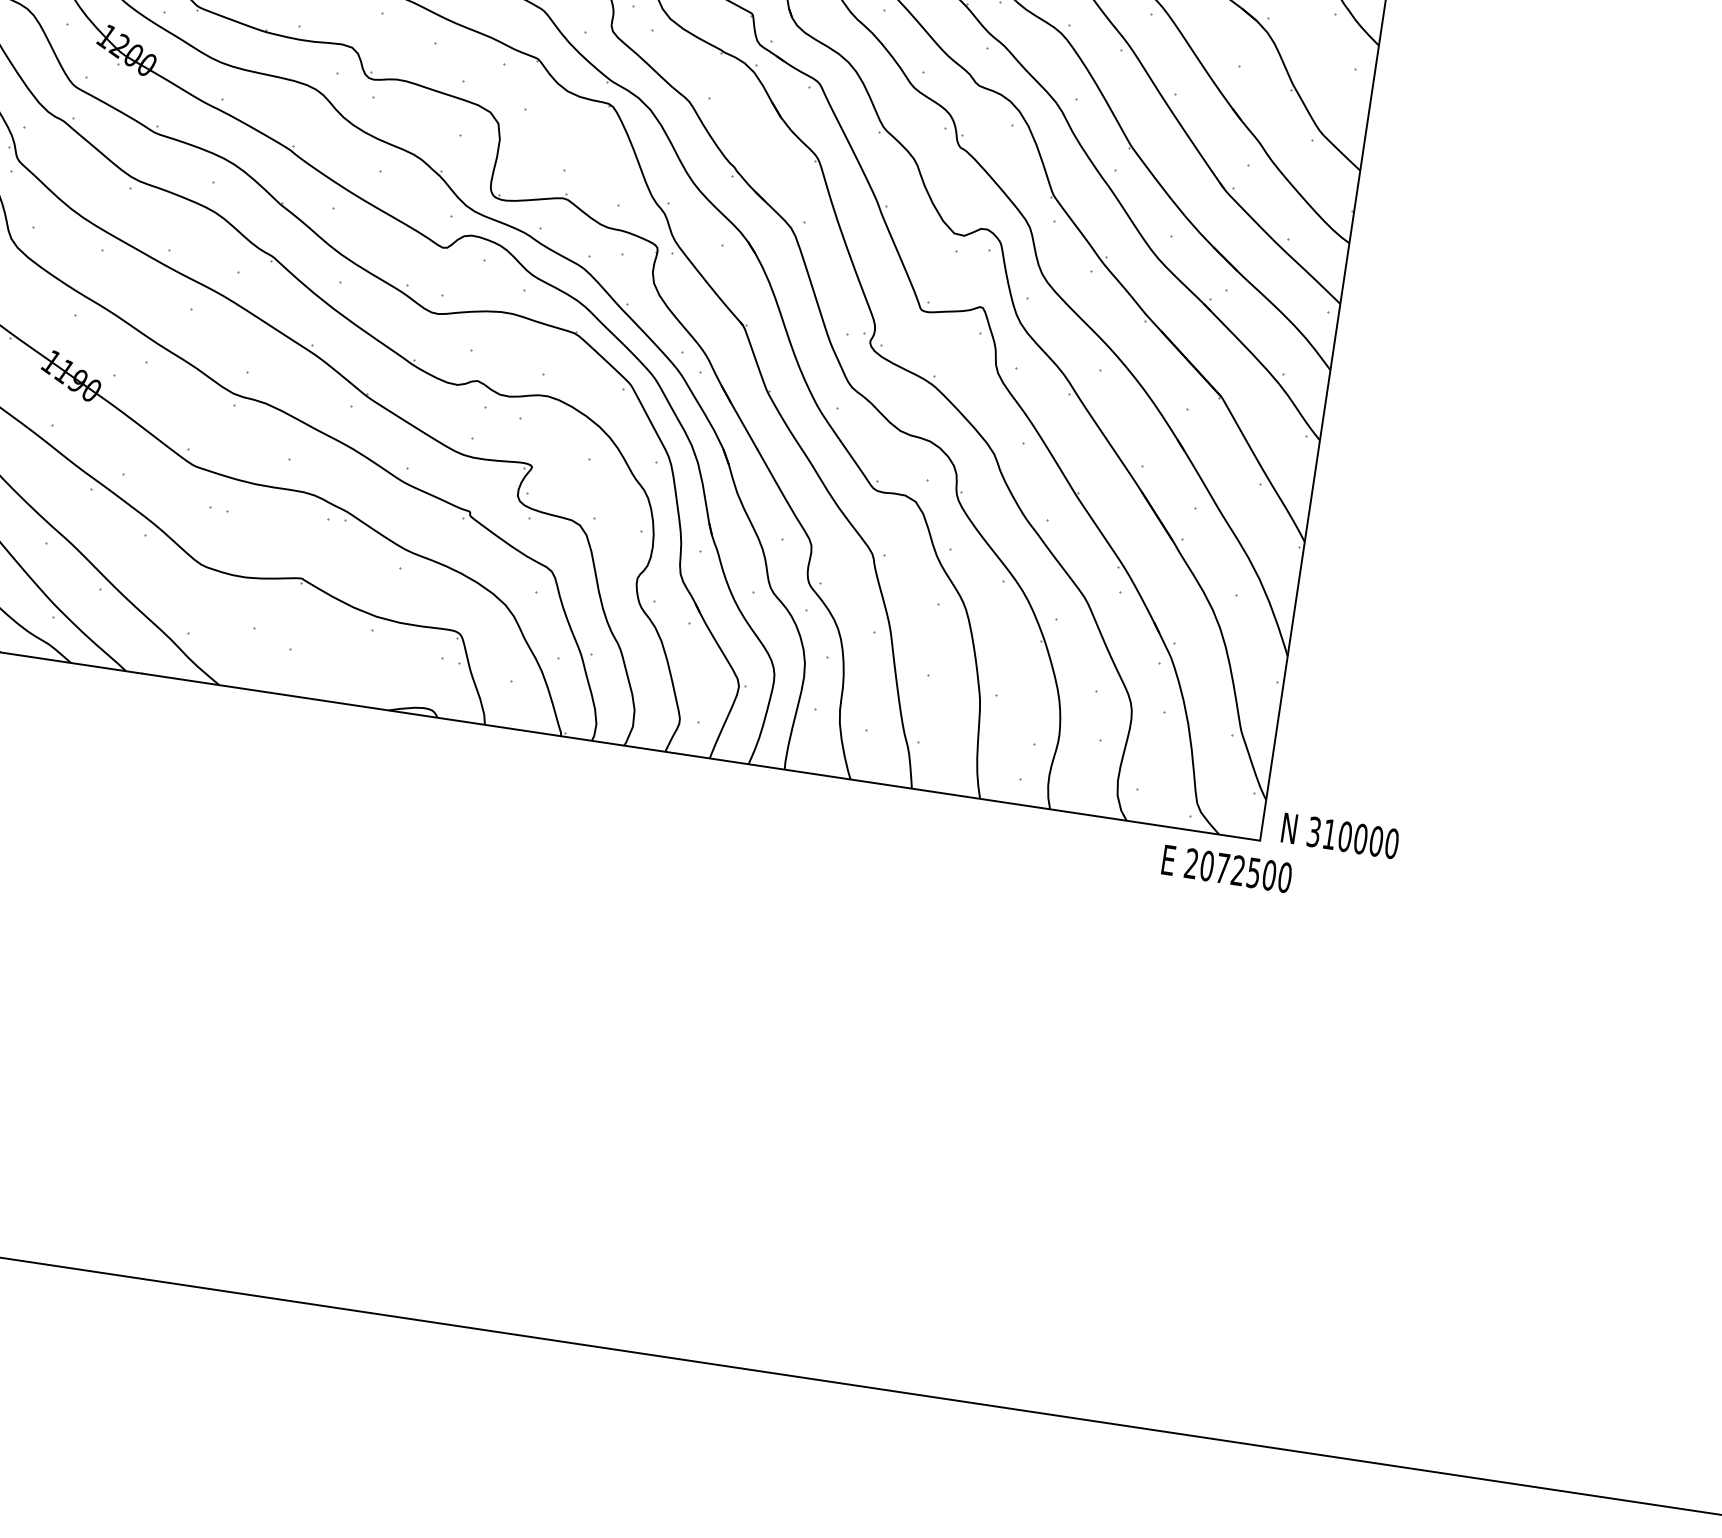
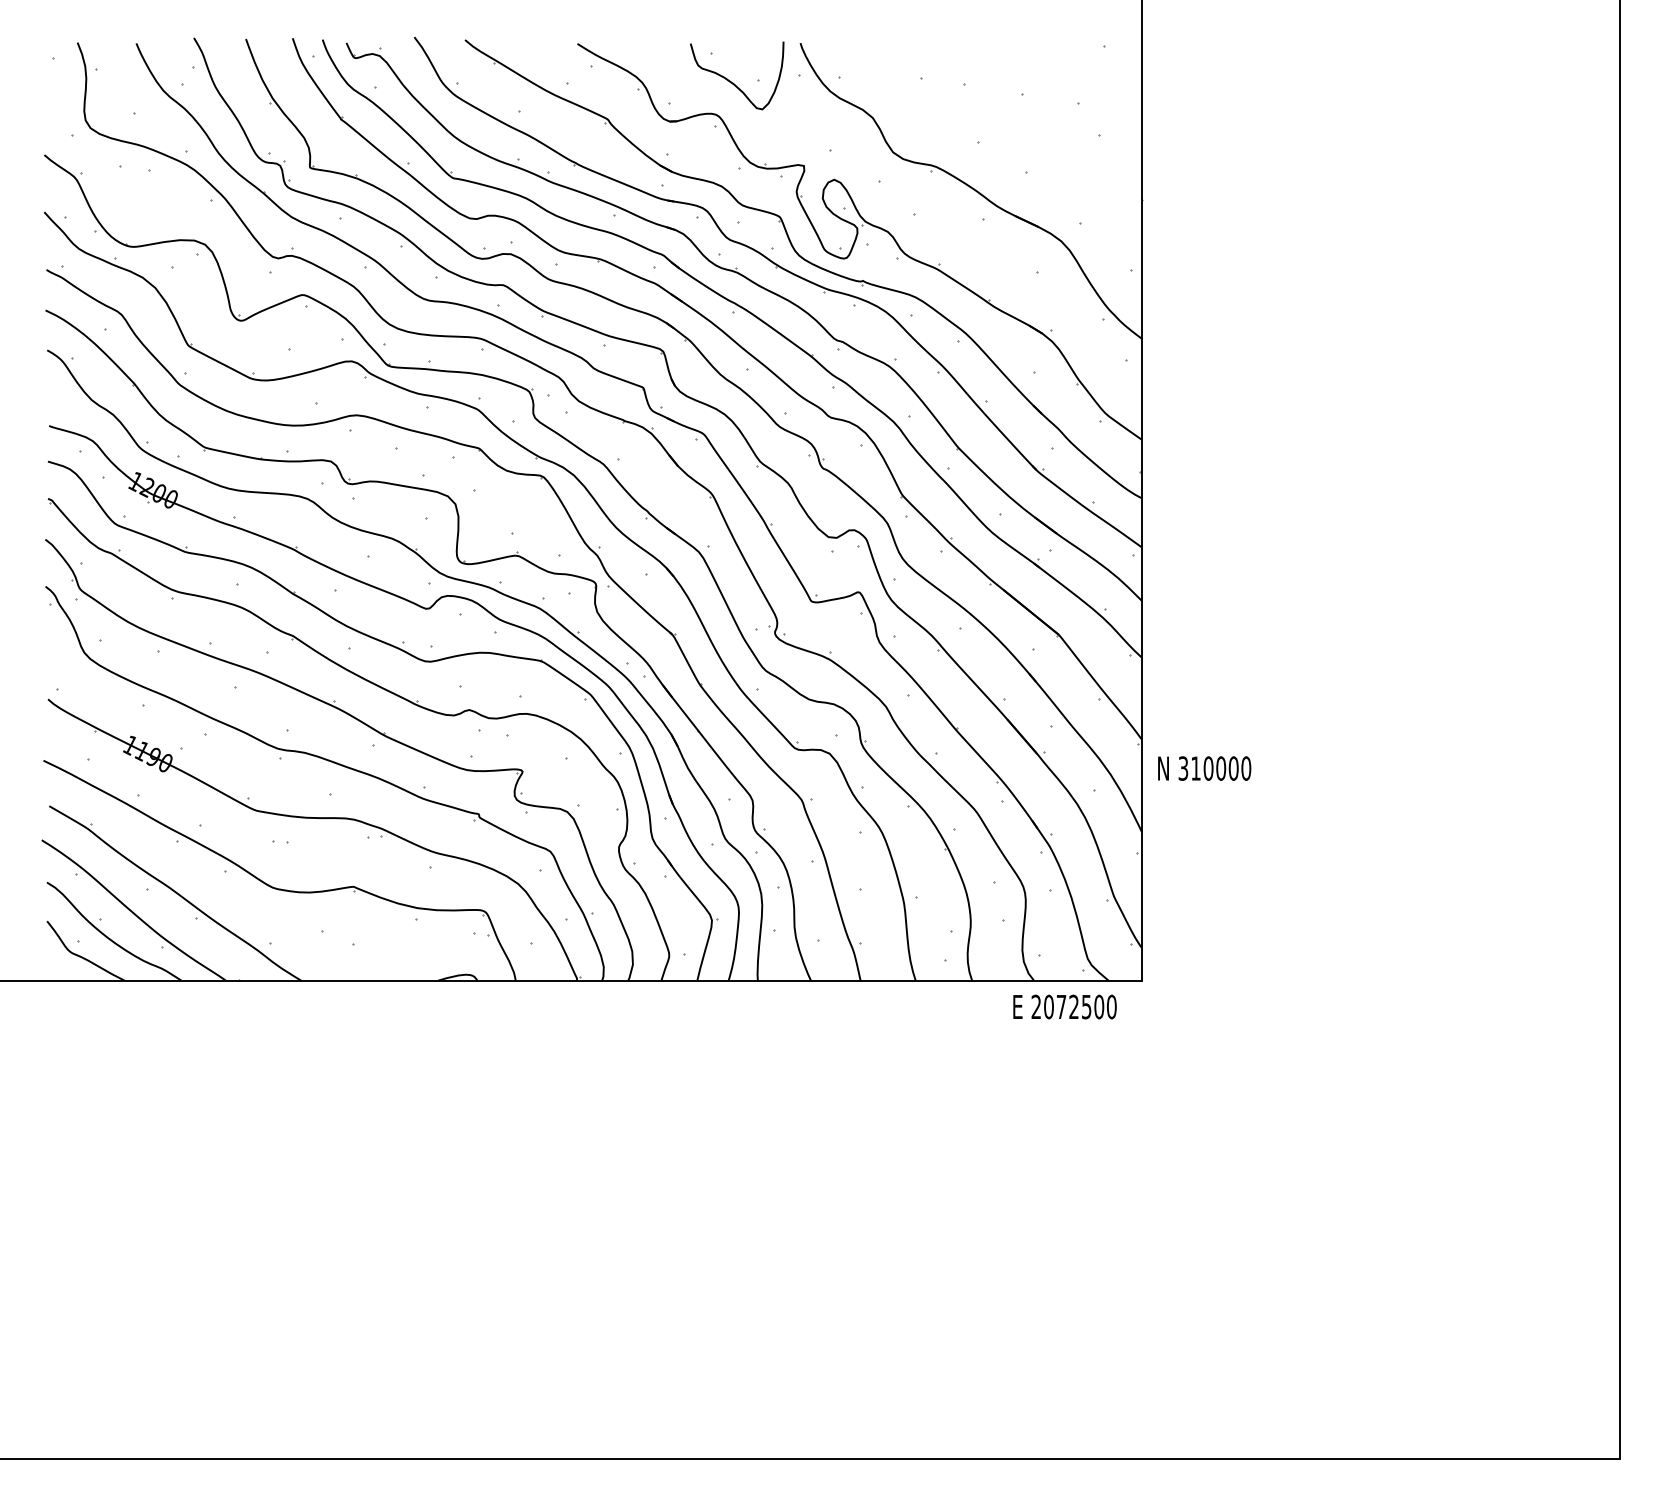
text: (1340, 835) -> (1204, 768), moved
text: (1226, 868) -> (1064, 1006), moved

